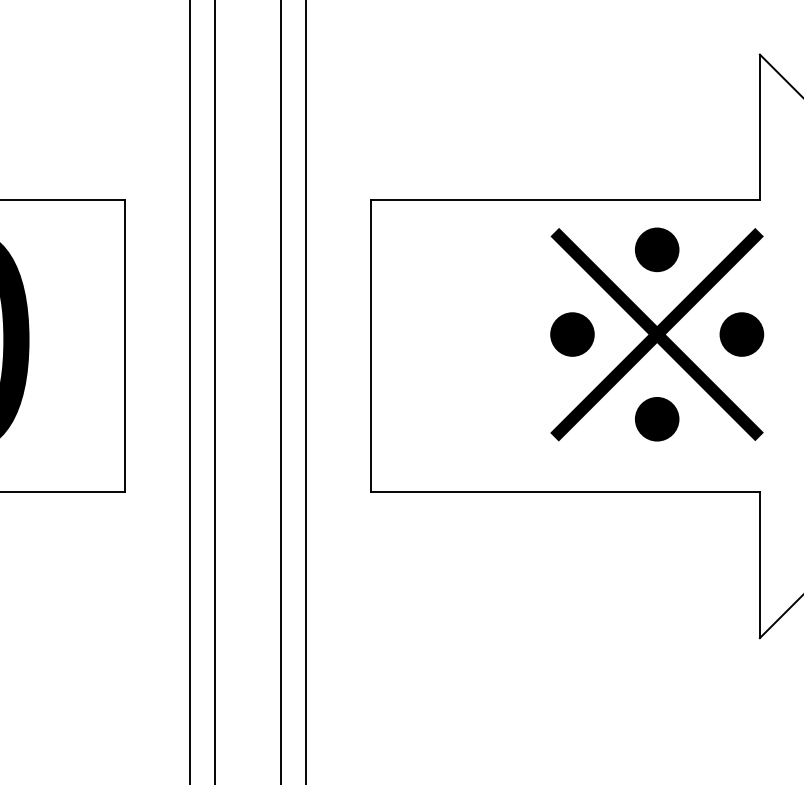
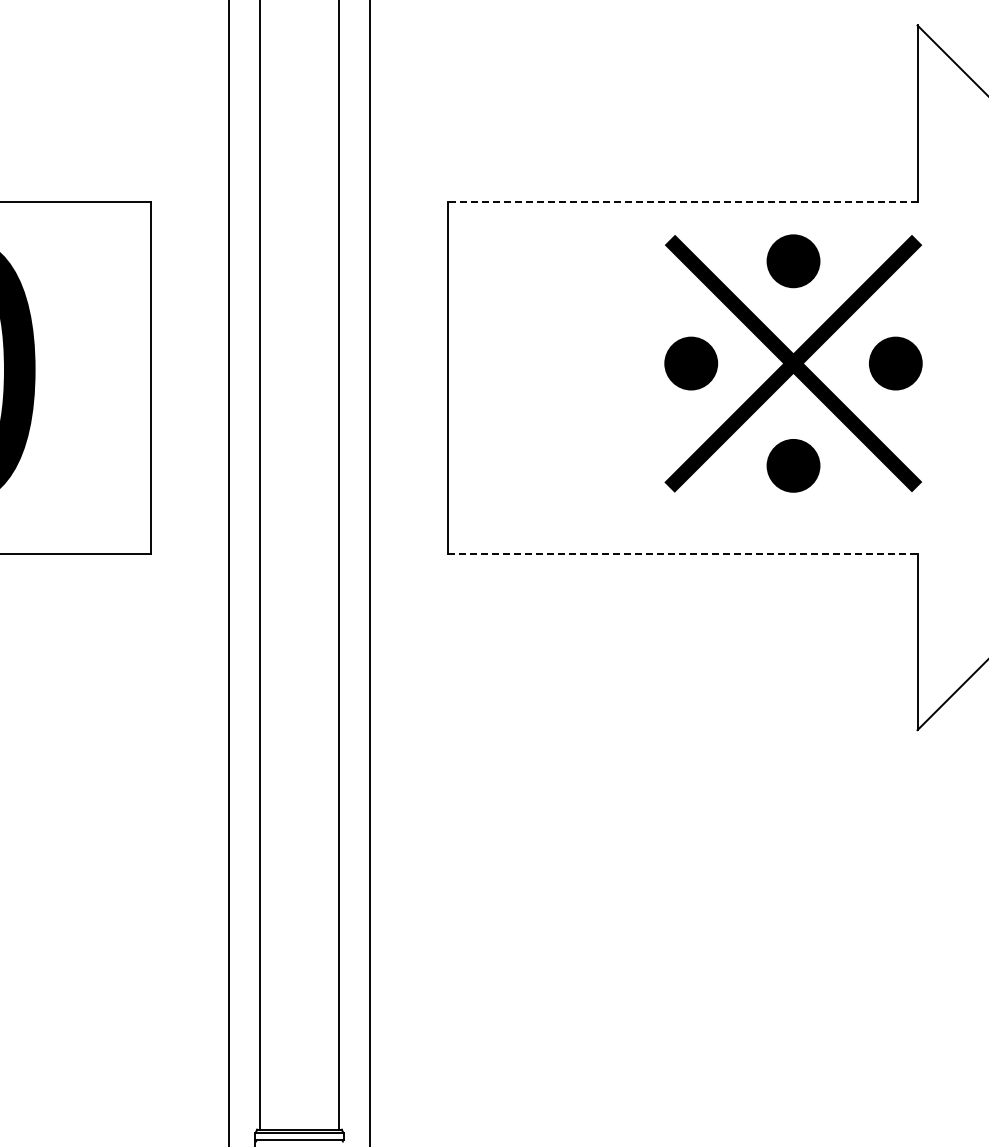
line: (565, 200) -> (682, 201), solid -> dashed
line: (565, 491) -> (682, 553), solid -> dashed

